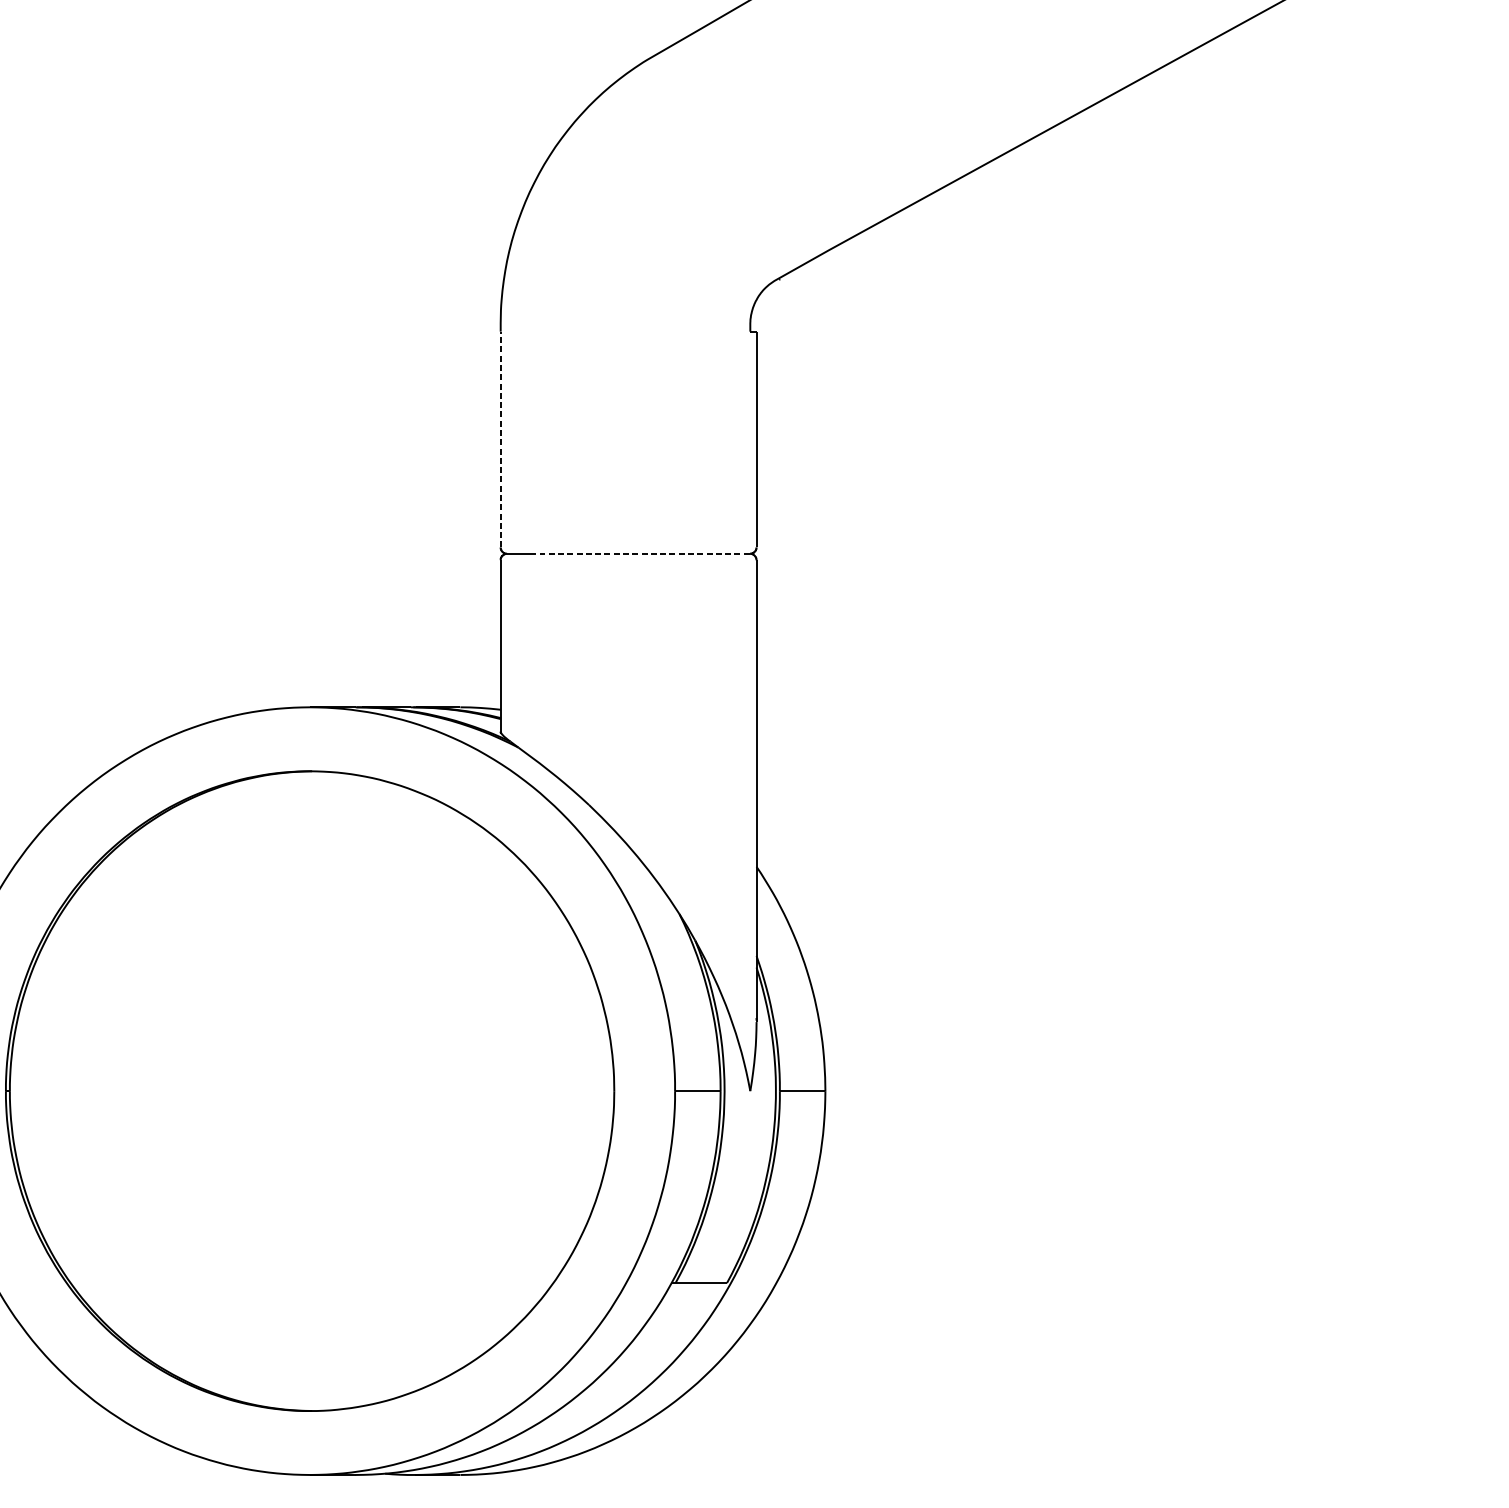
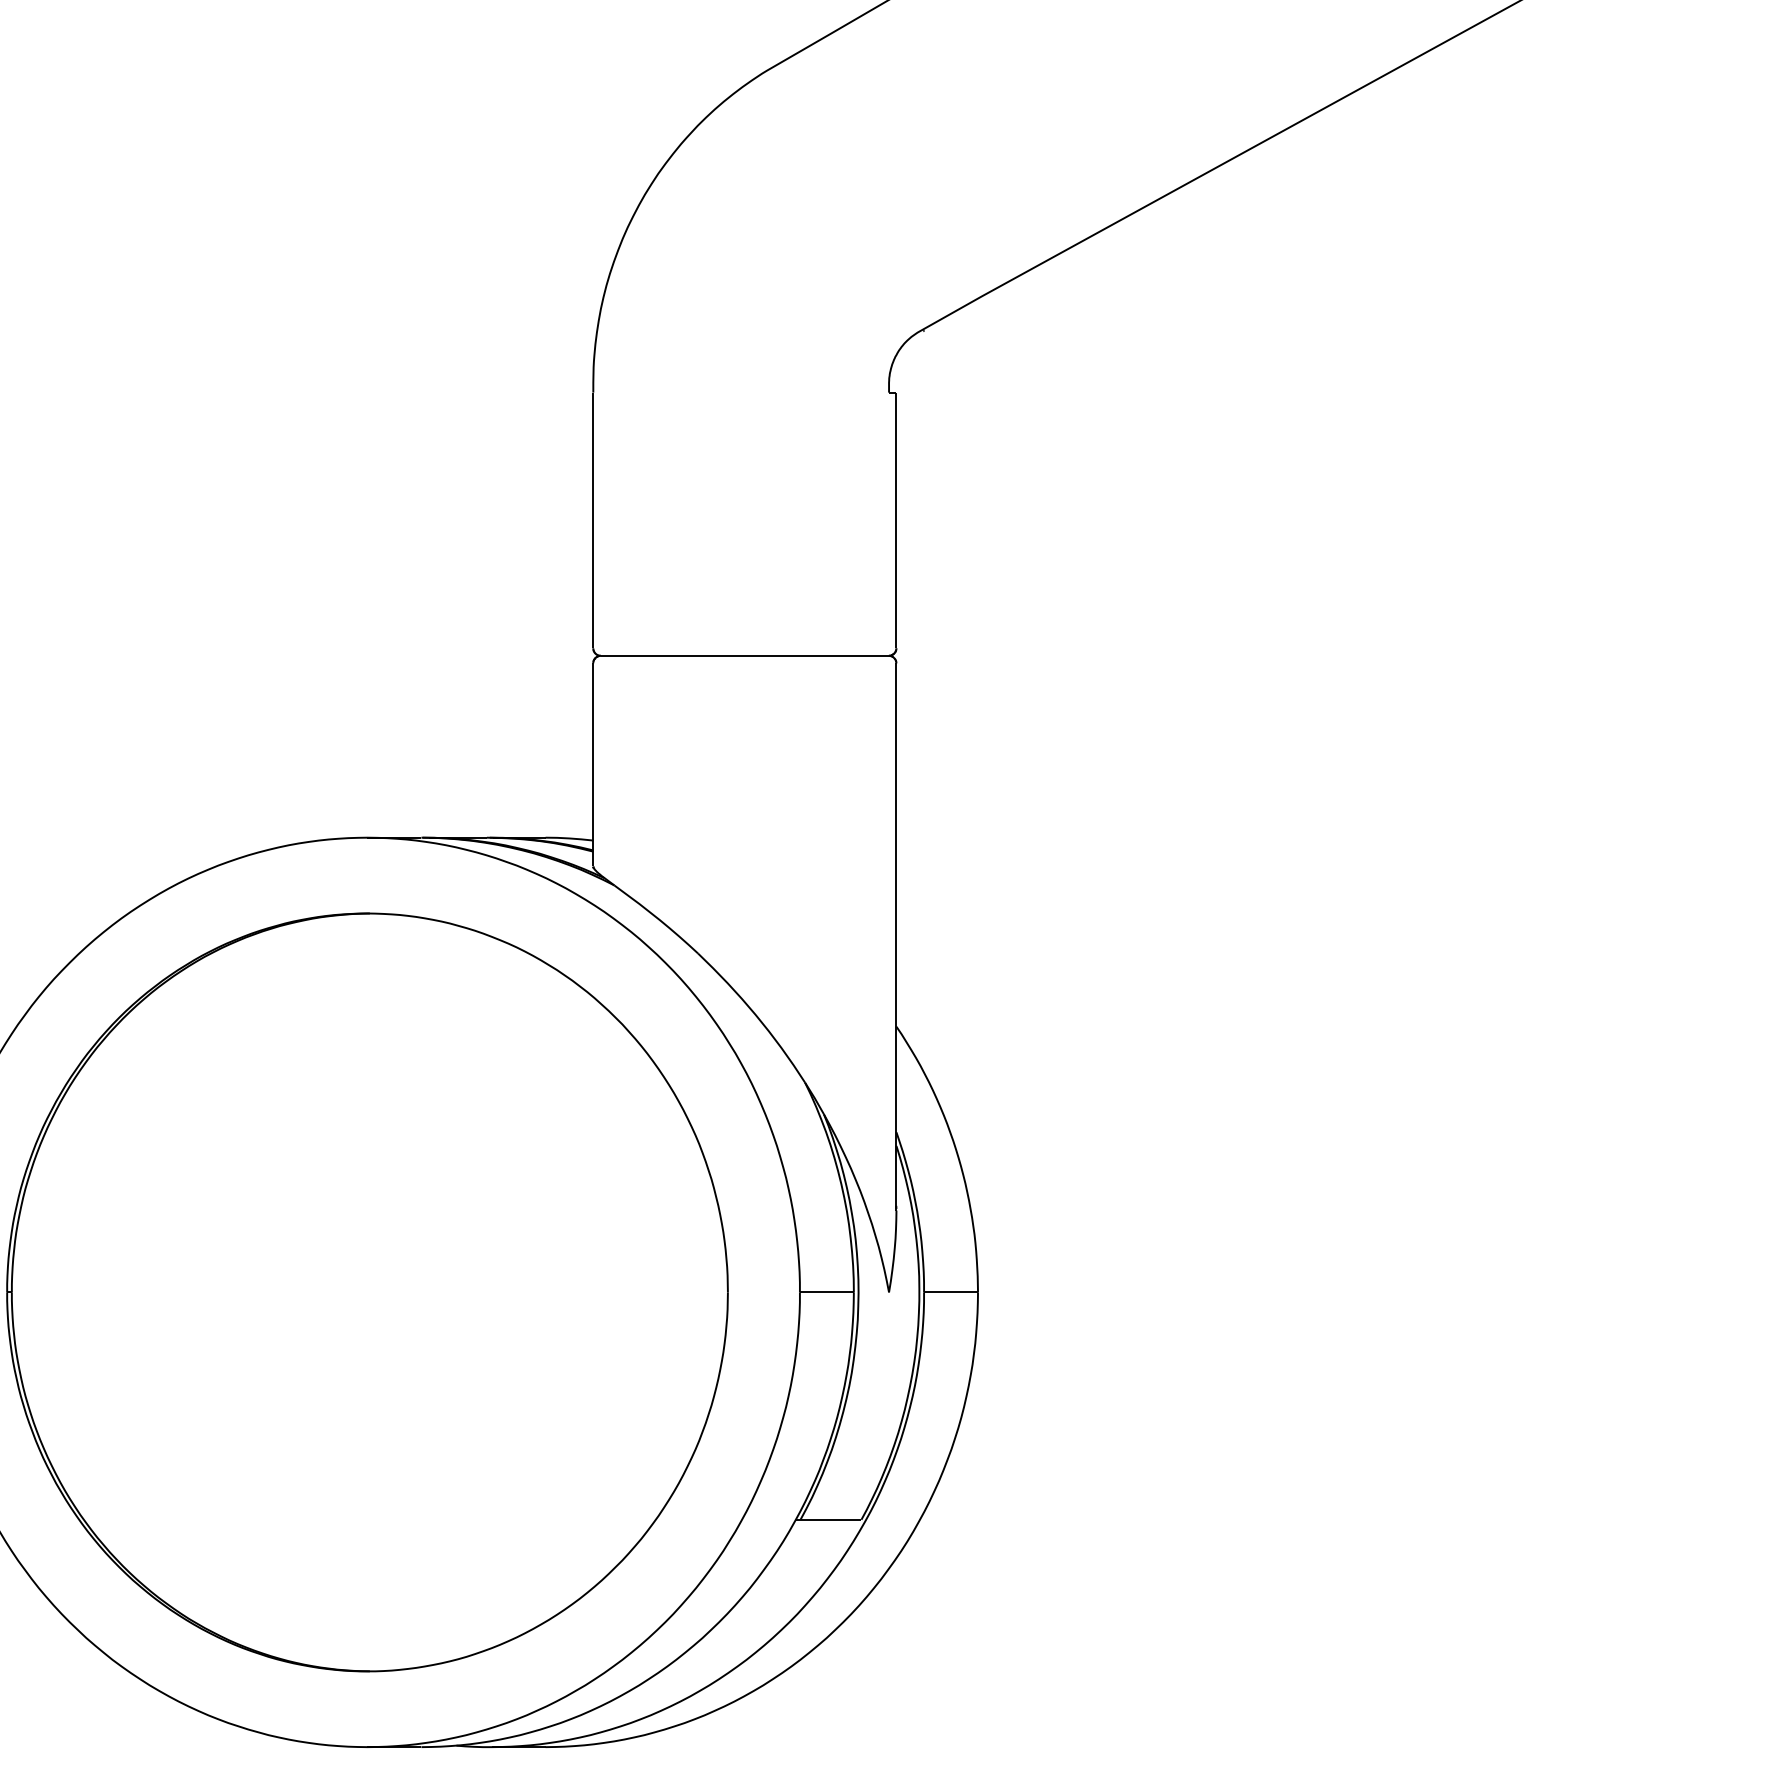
line: (500, 439) -> (593, 520), dashed -> solid
line: (642, 553) -> (761, 655), dashed -> solid

